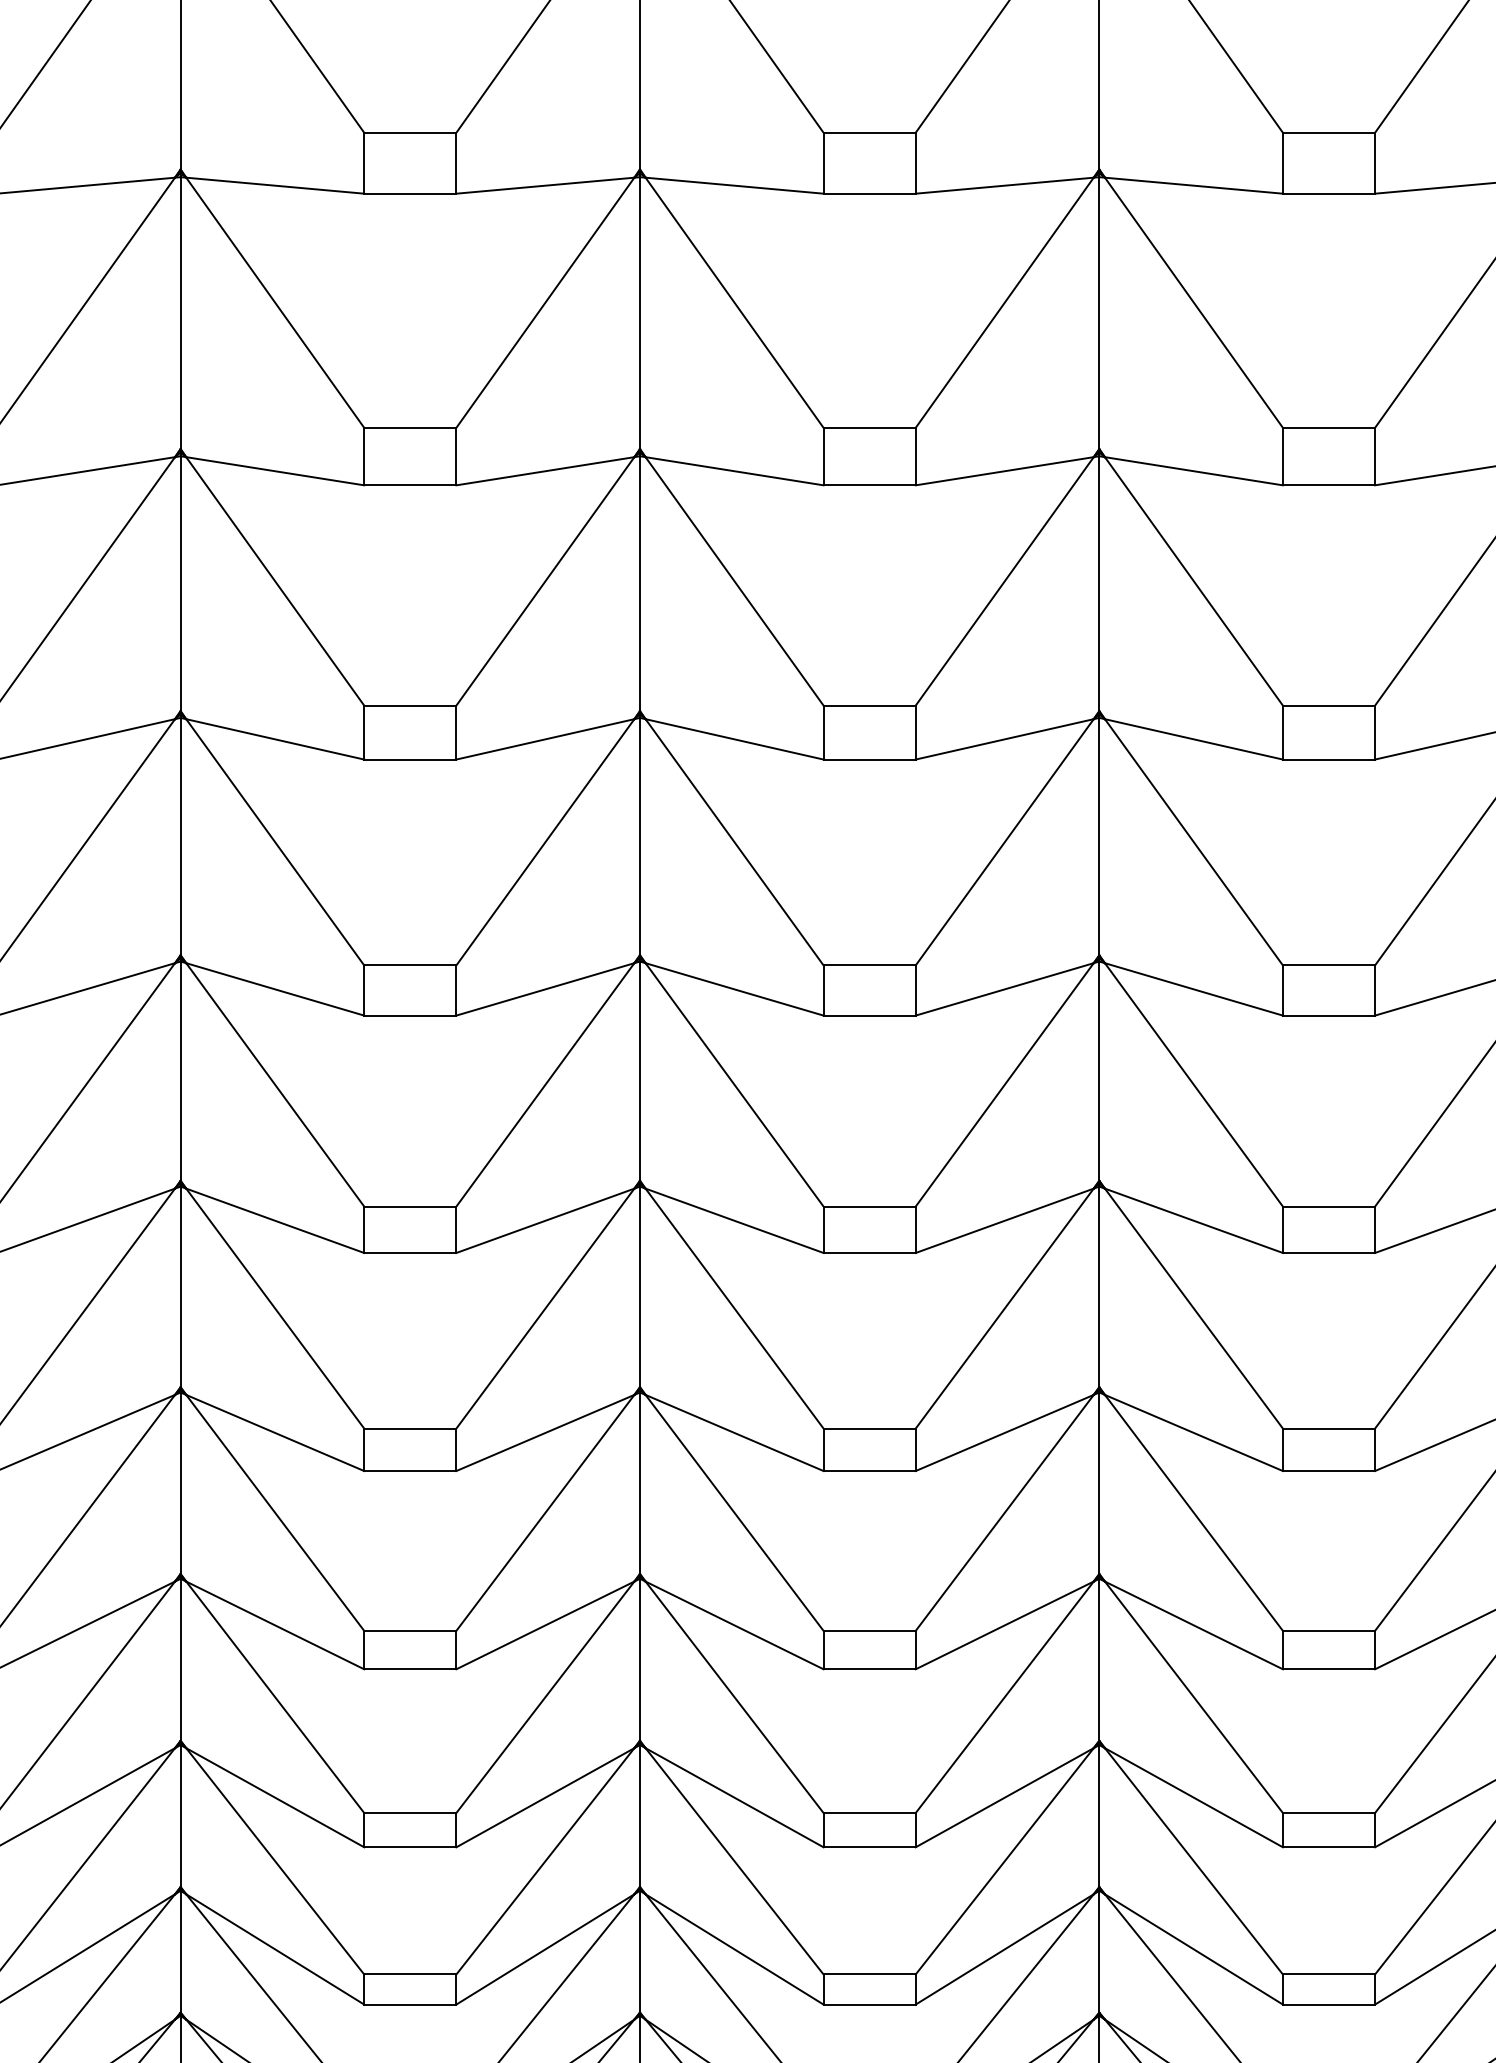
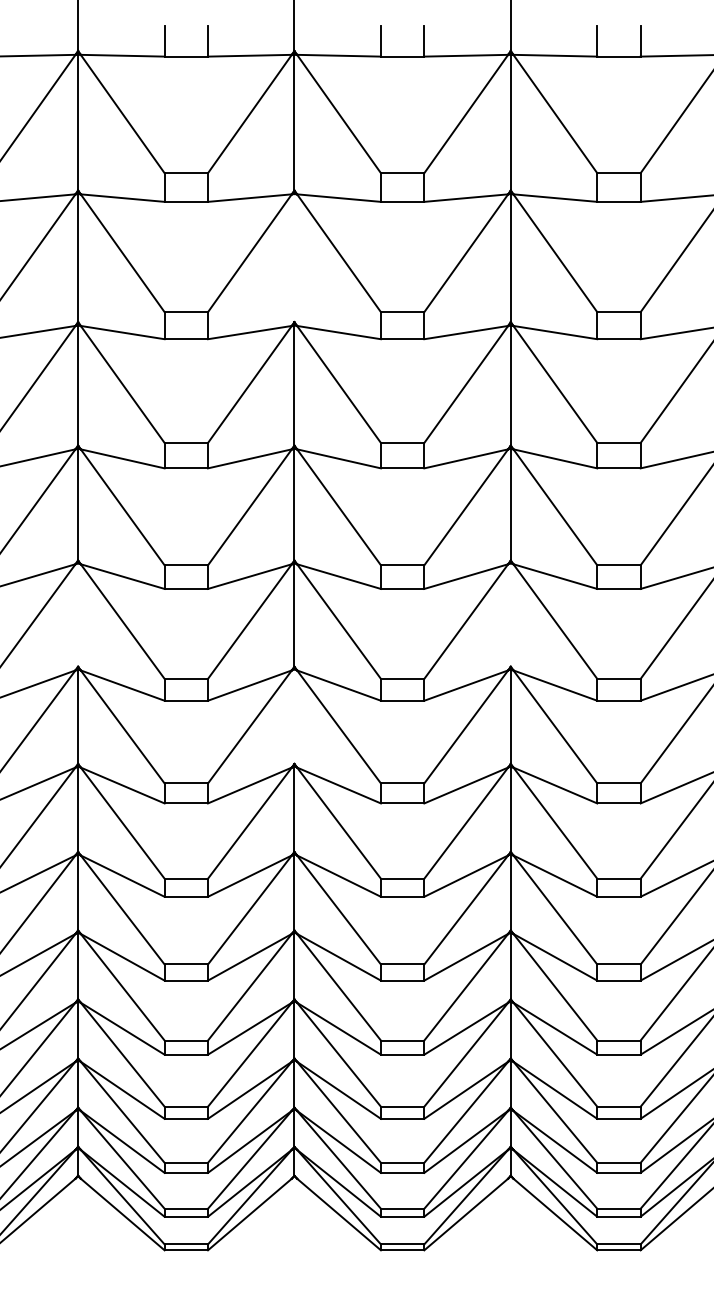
line: (640, 313) -> (294, 258), removed
line: (181, 1069) -> (78, 614), removed
line: (1098, 1069) -> (510, 614), removed
line: (640, 1286) -> (294, 716), removed

